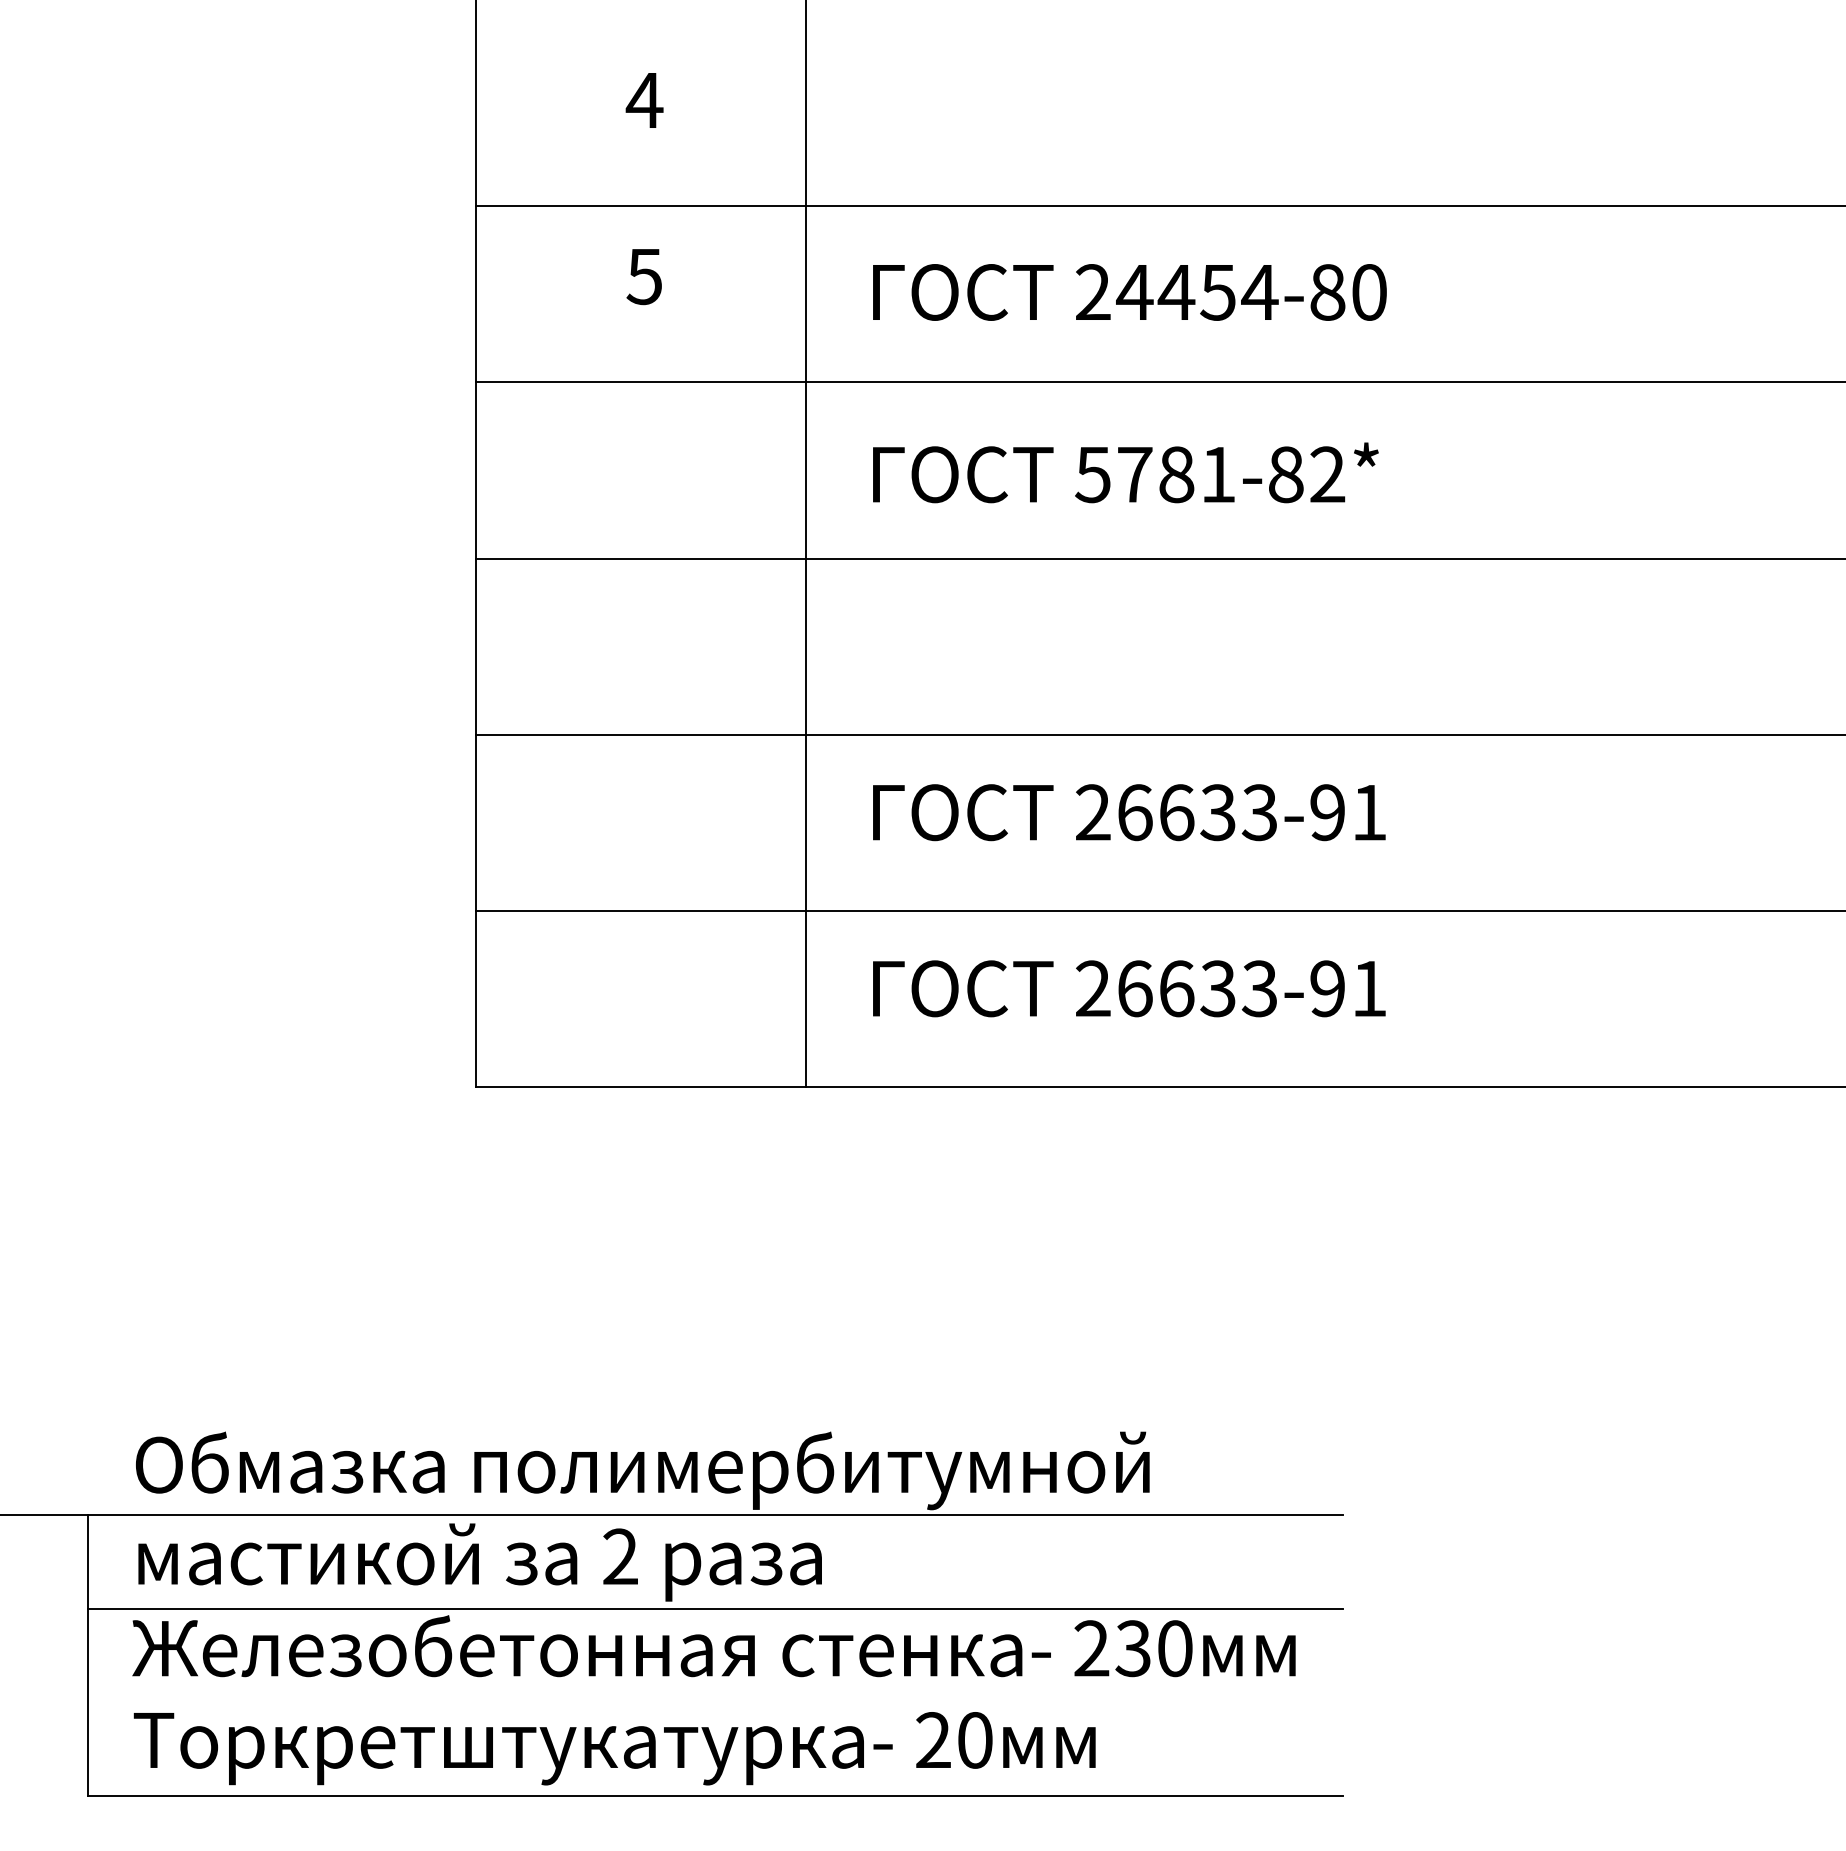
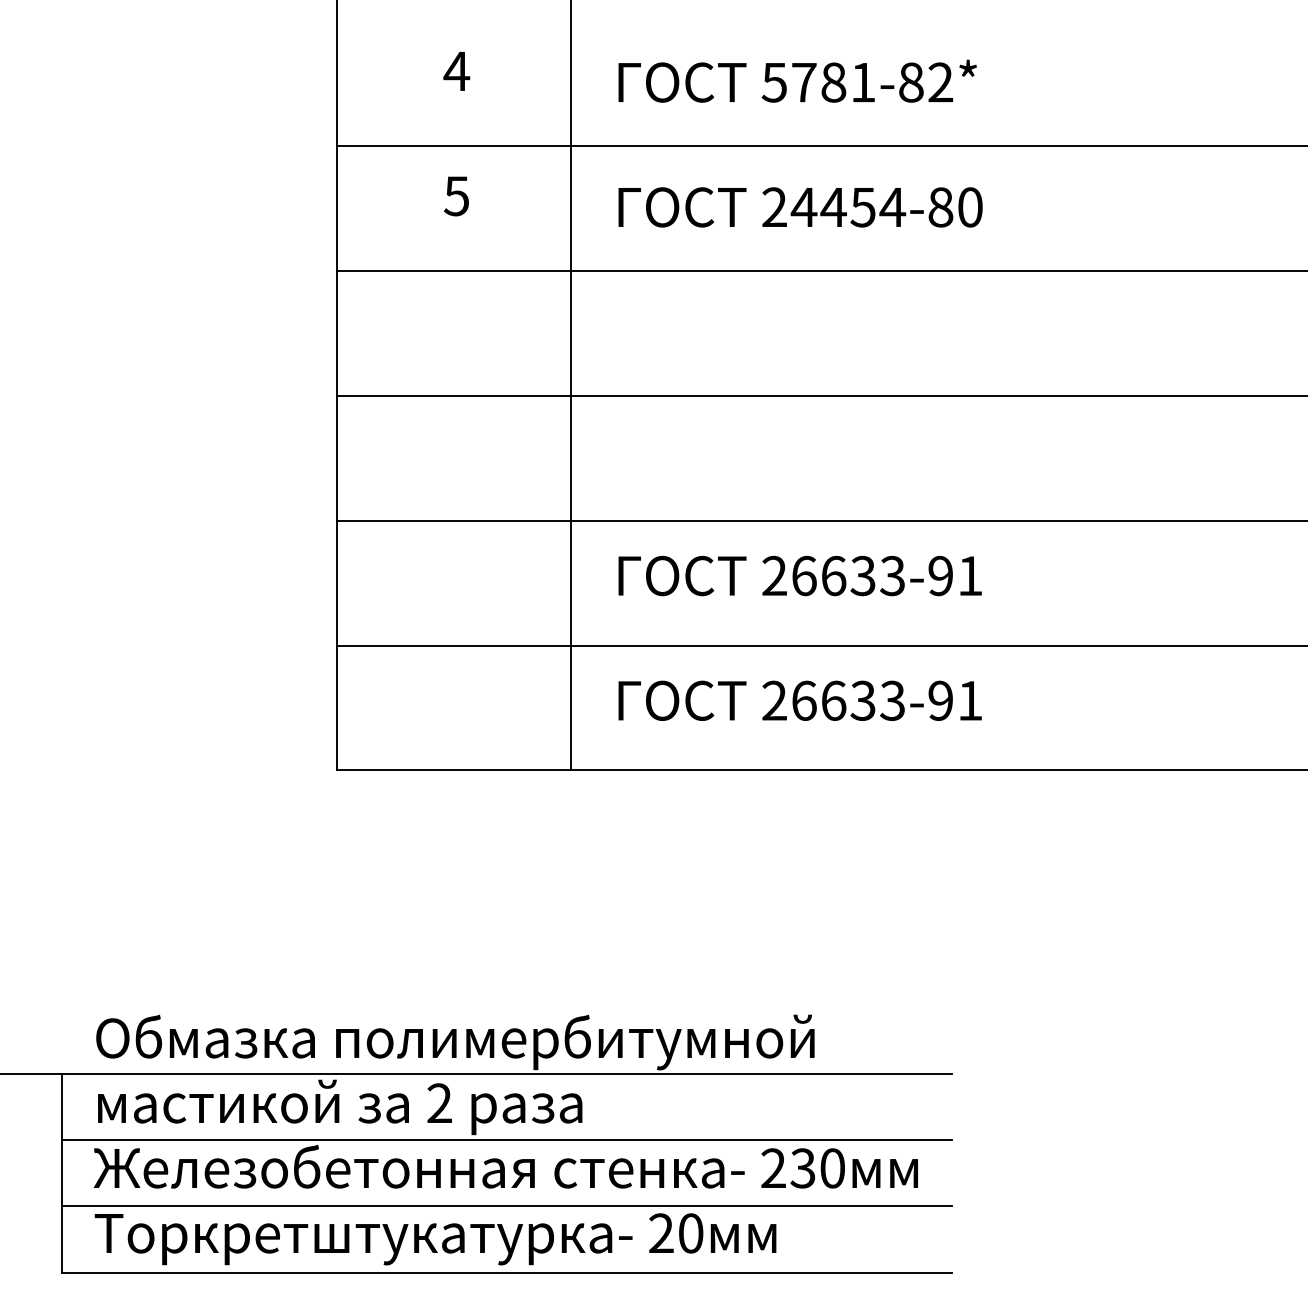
text: (1125, 471) -> (797, 80), moved
line: (714, 1702) -> (506, 1206), added

